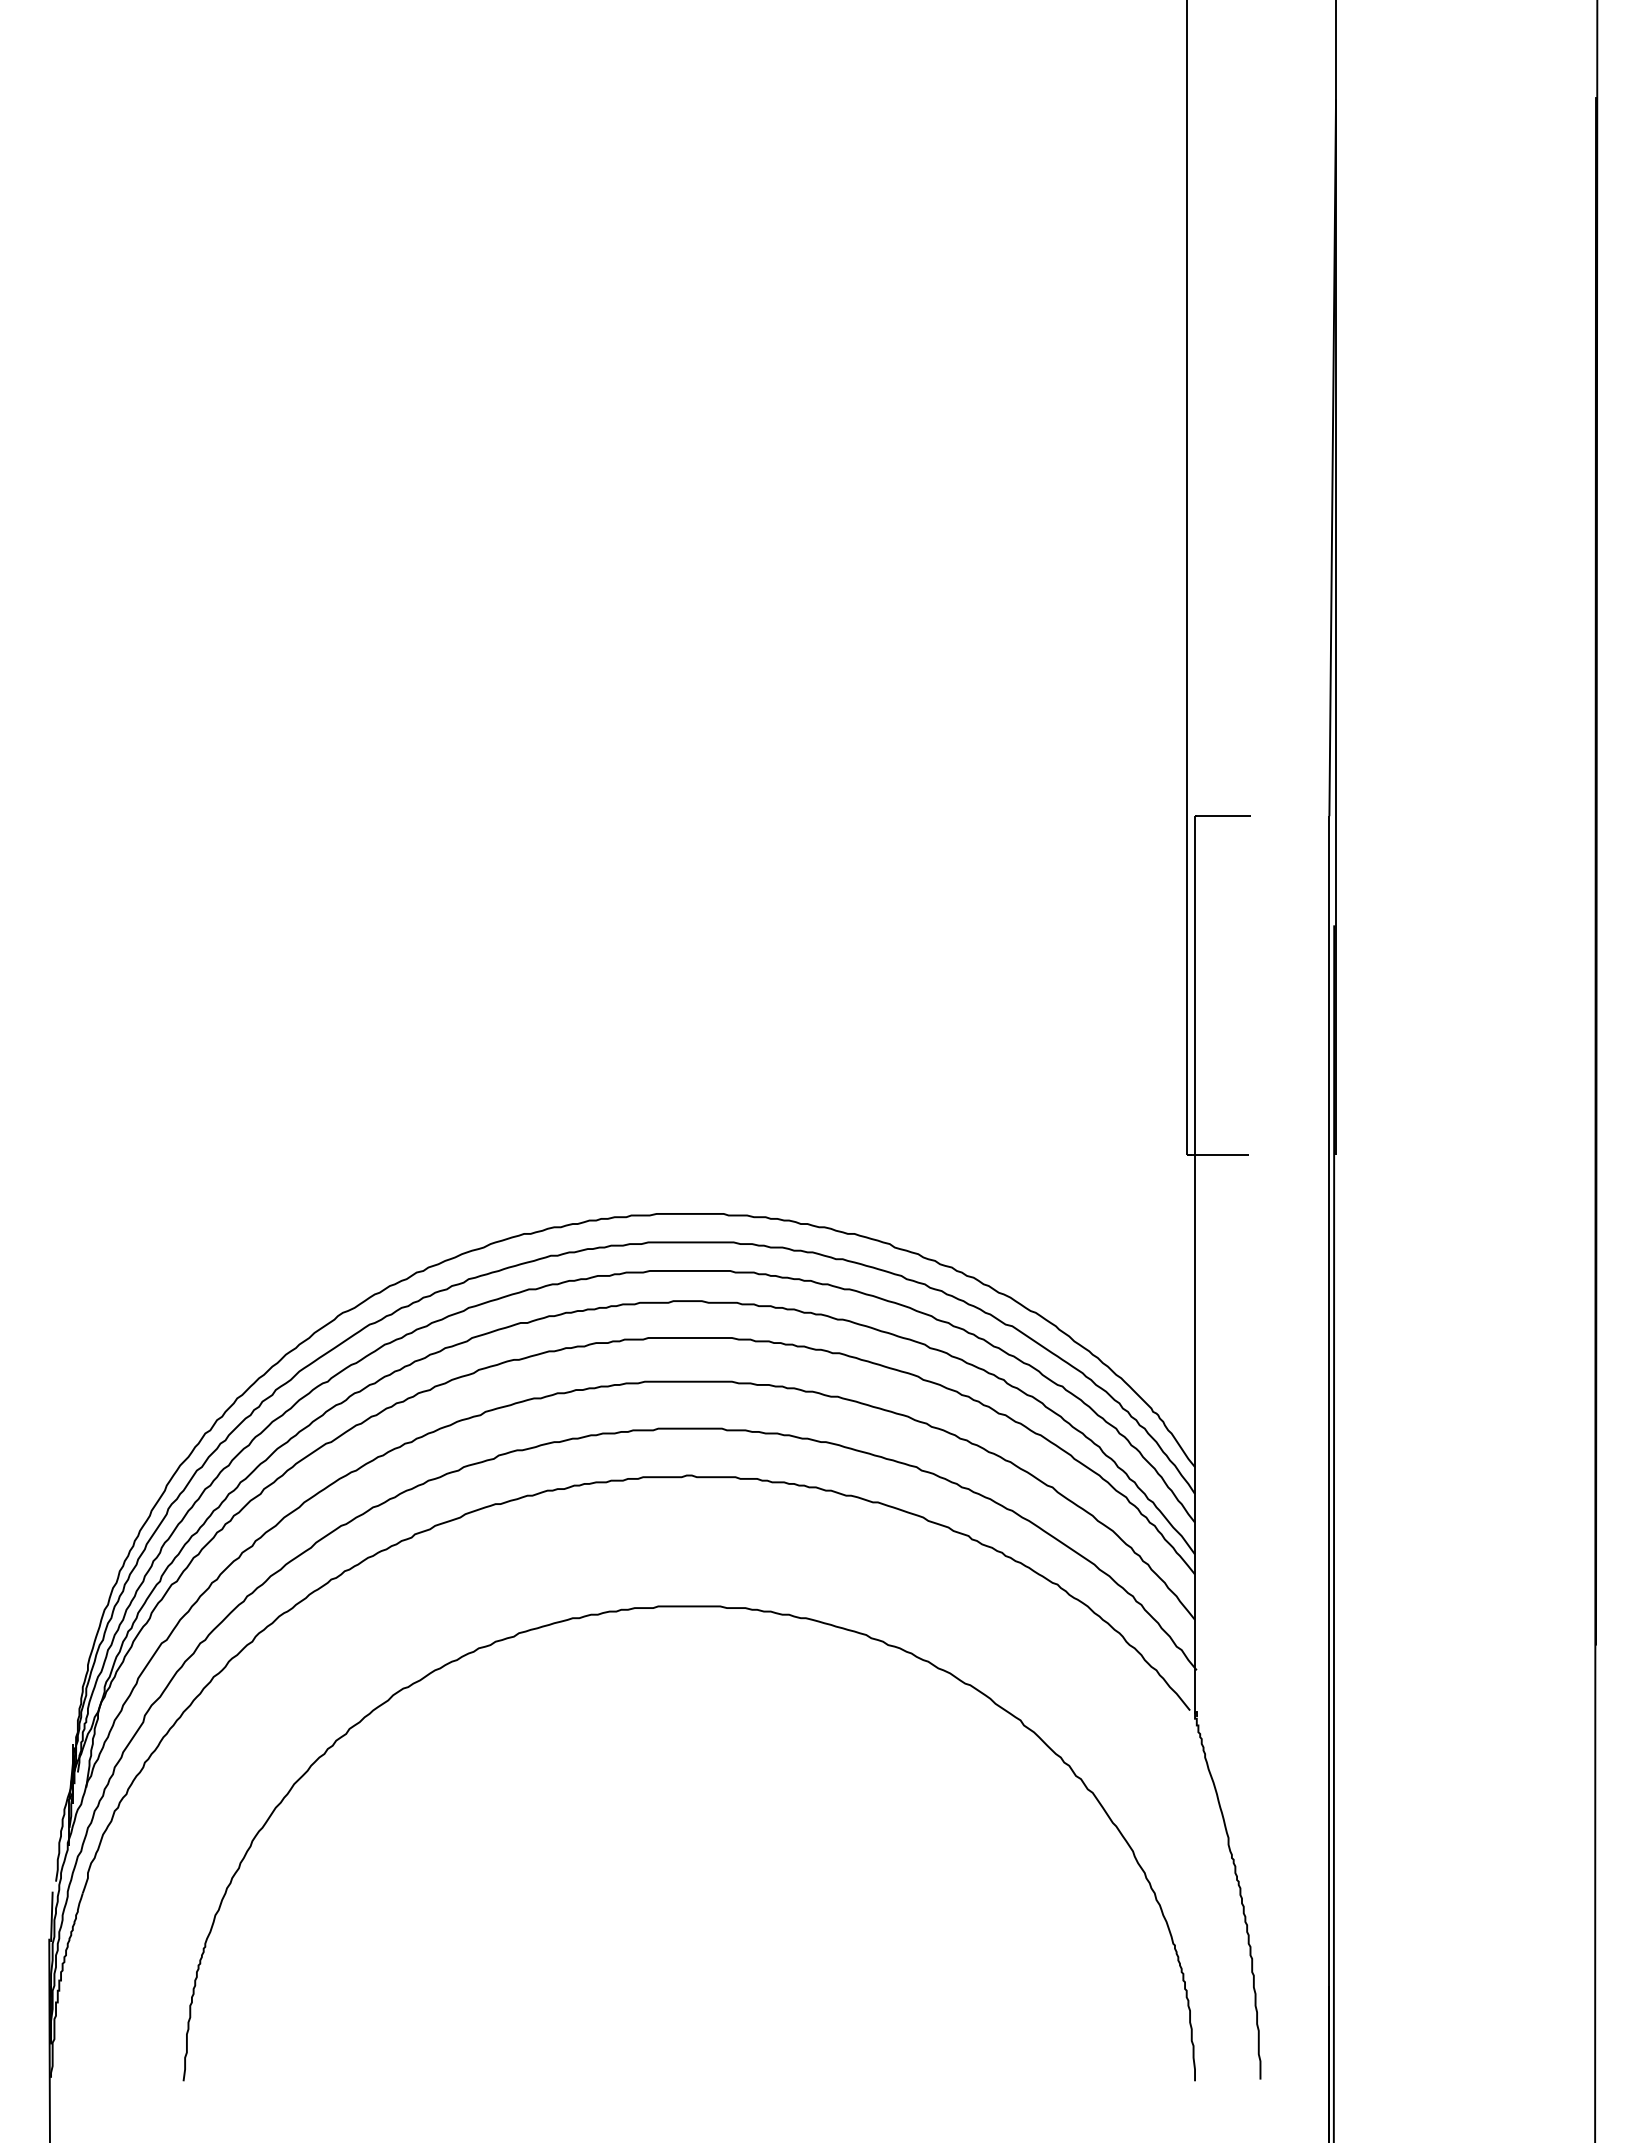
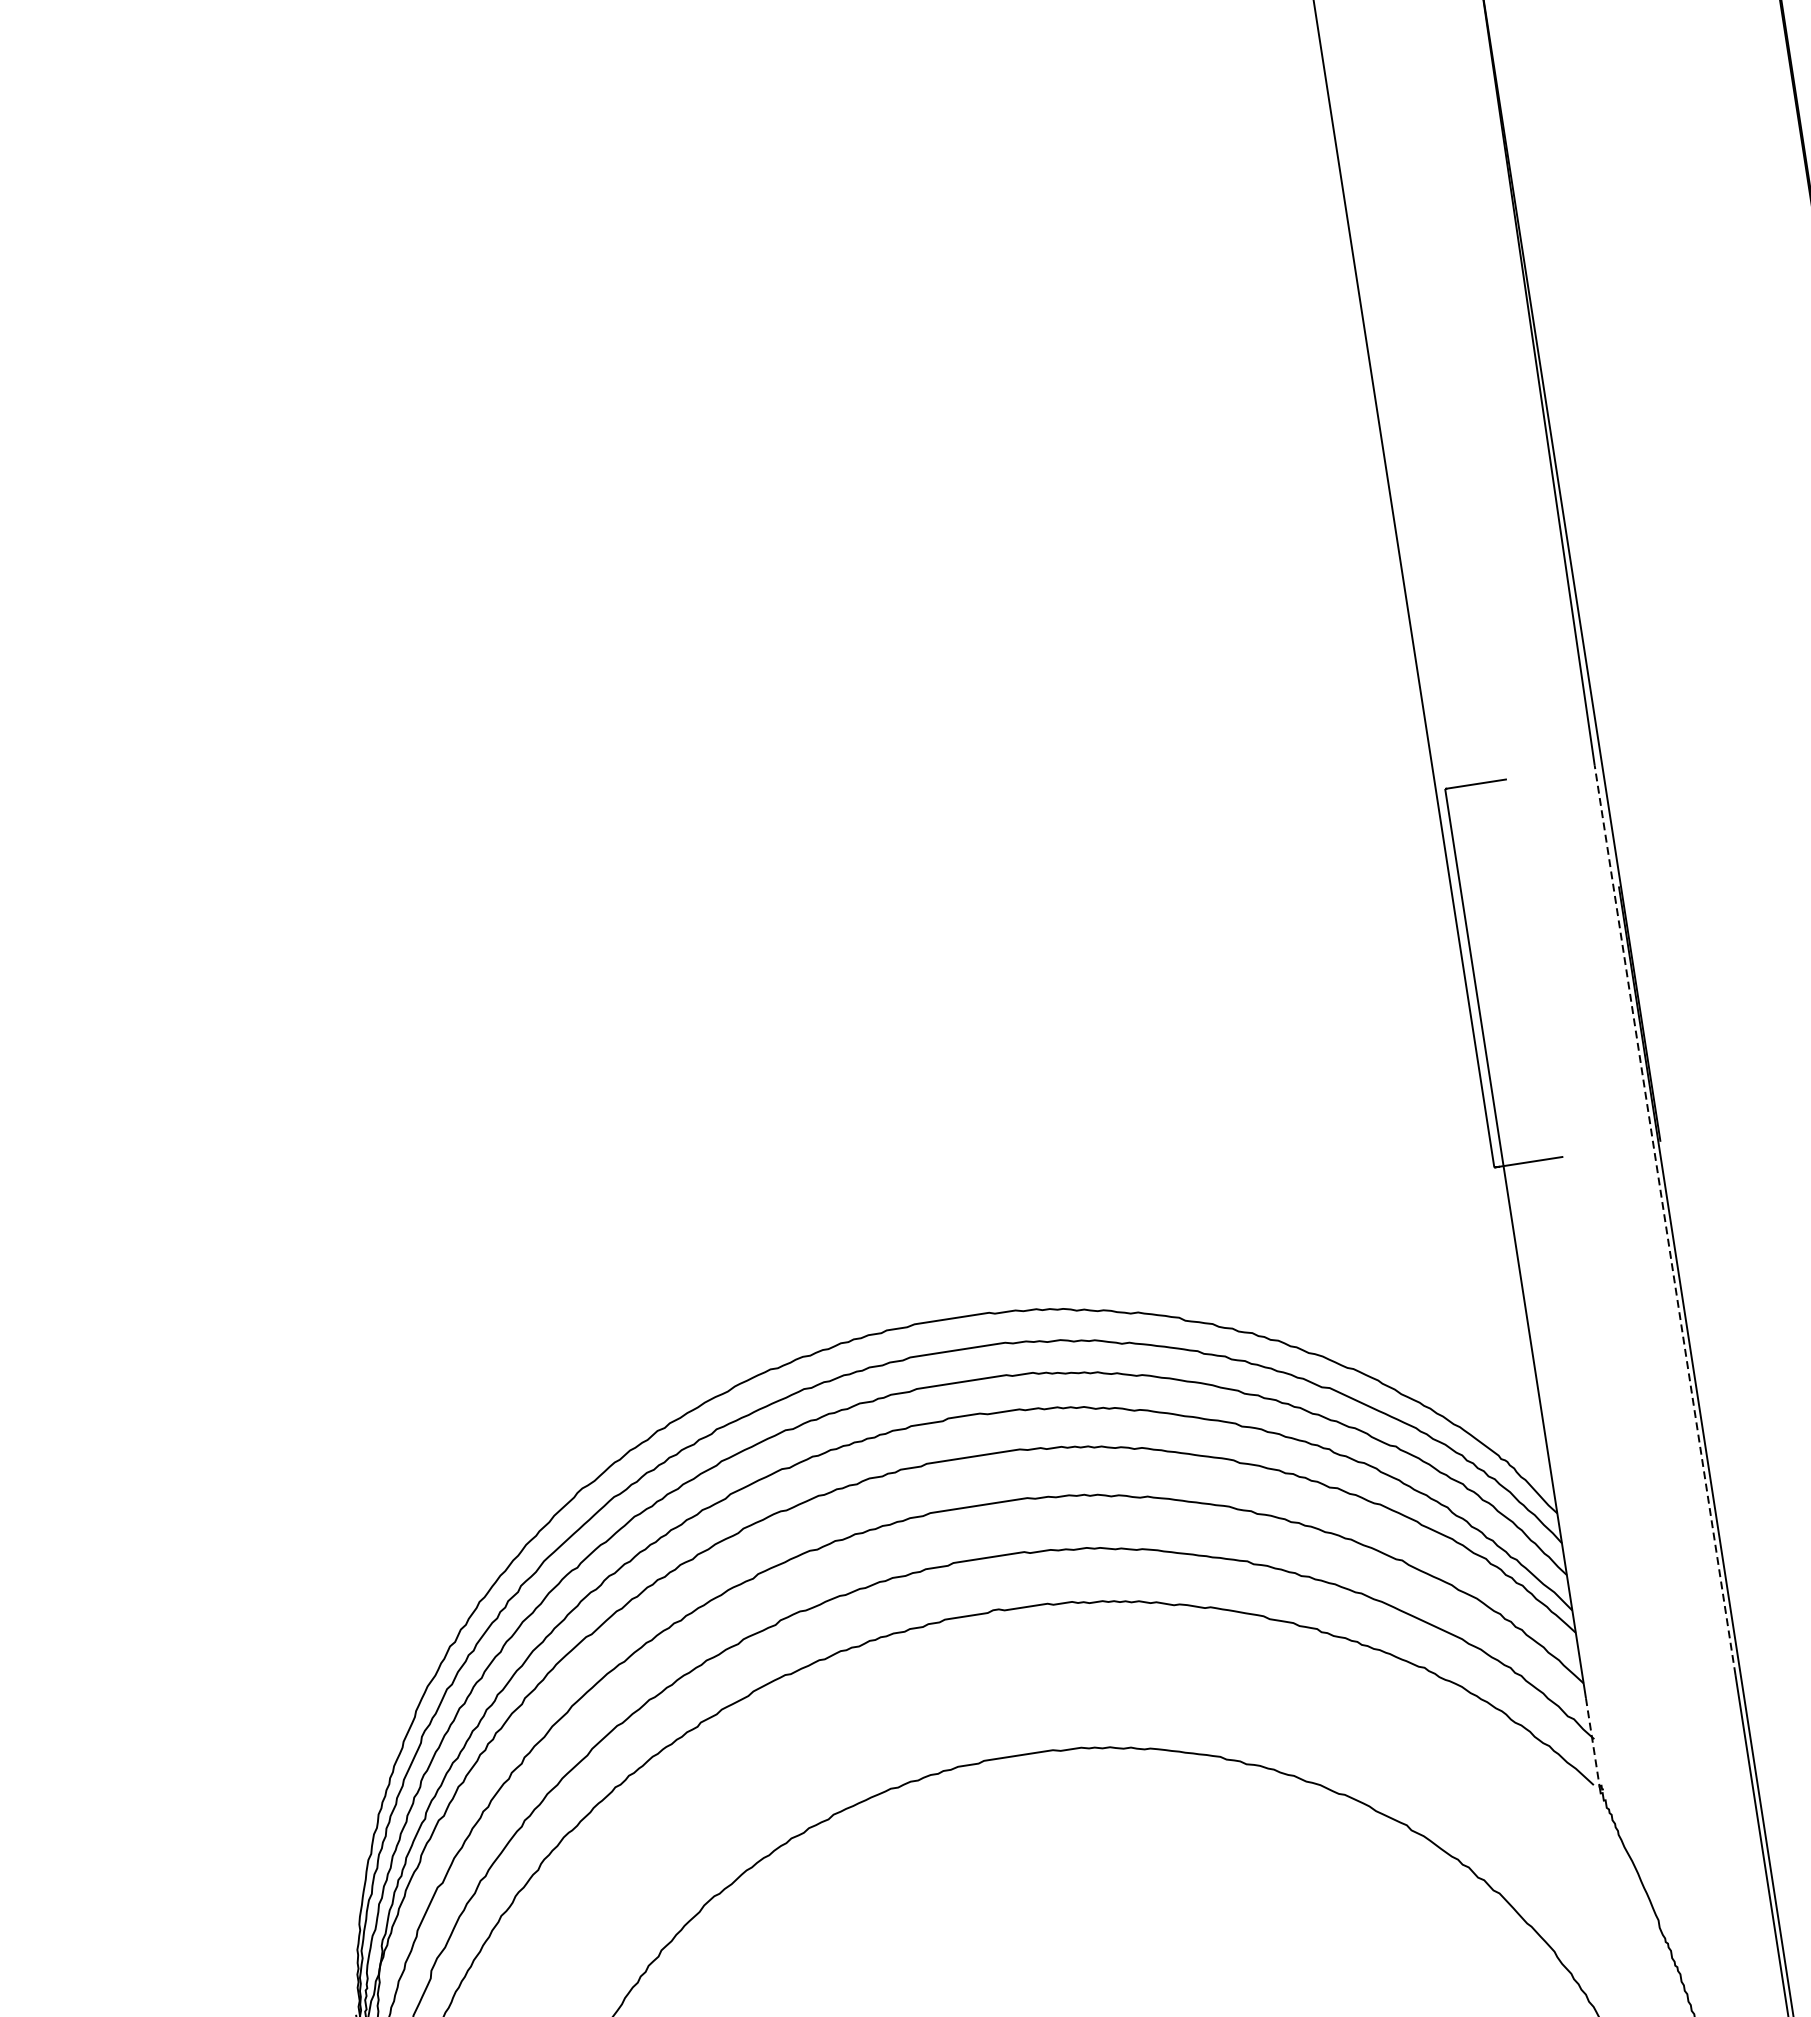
line: (1329, 1224) -> (1665, 1220), solid -> dashed
line: (1195, 1673) -> (1593, 1742), solid -> dashed

